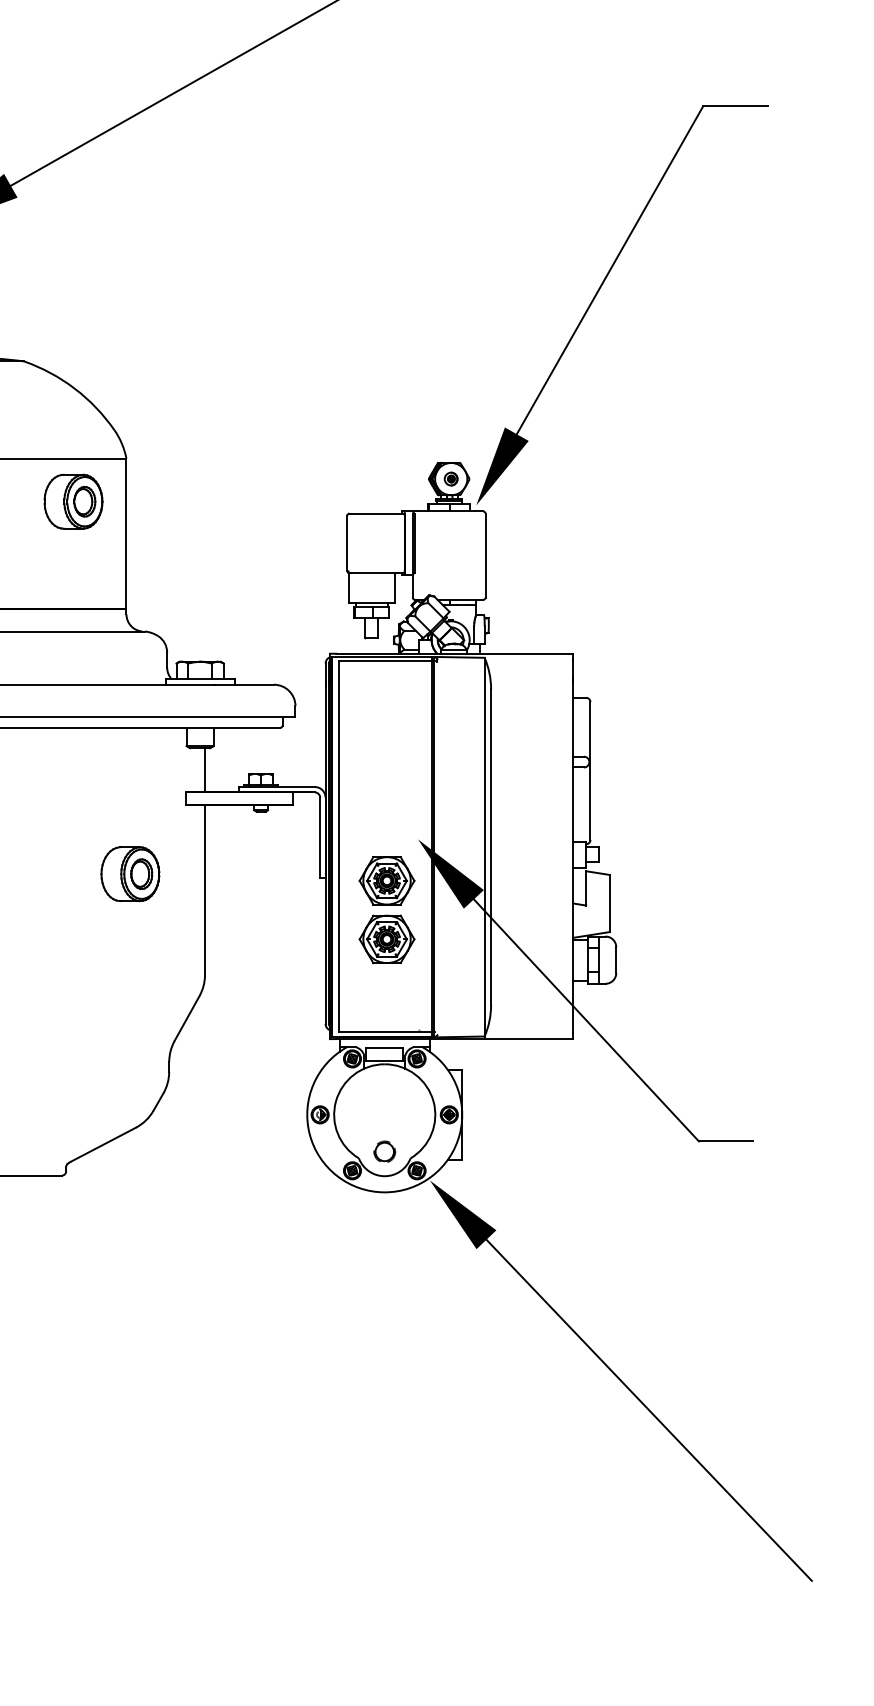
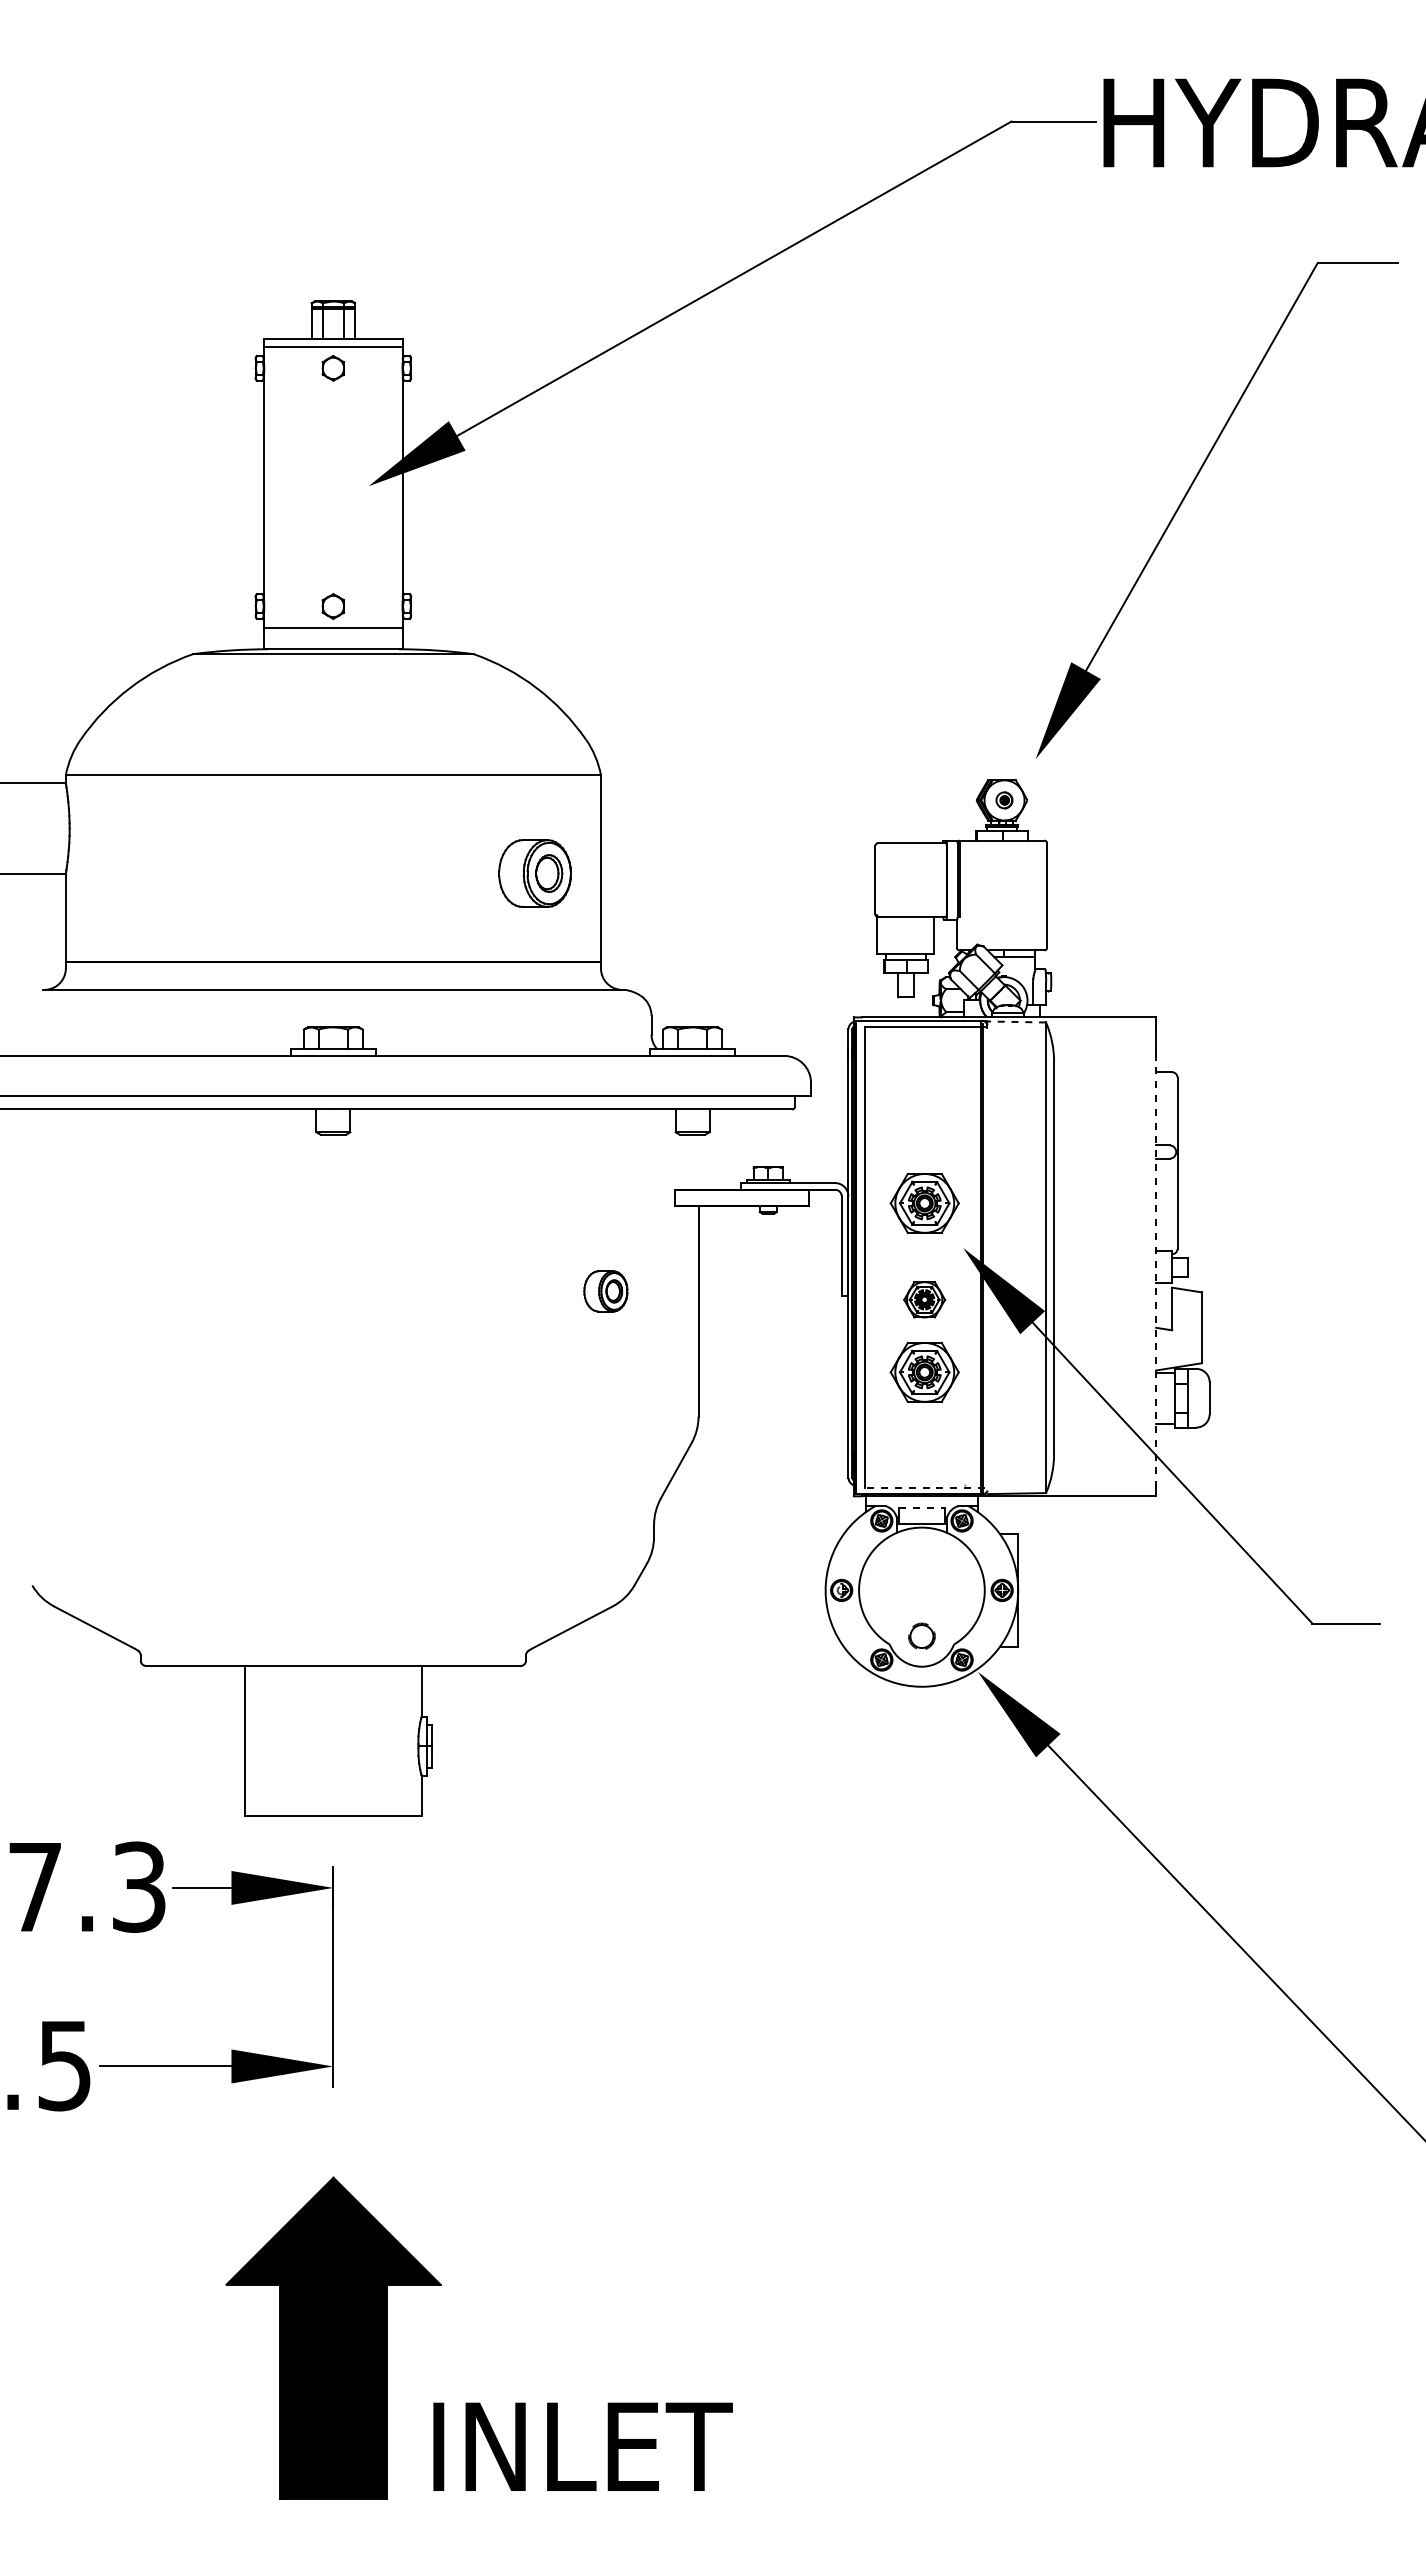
part: (598, 292) -> (1187, 494), moved
part: (72, 501) -> (534, 873), moved
line: (460, 657) -> (1016, 1021), solid -> dashed
line: (204, 769) -> (698, 1161), removed
part: (386, 802) -> (924, 1202), added
line: (573, 855) -> (1156, 1268), solid -> dashed
part: (130, 874) -> (605, 1291), size x0.6
part: (386, 880) -> (924, 1299), size x0.6
line: (386, 1032) -> (924, 1487), solid -> dashed
line: (384, 1048) -> (921, 1507), solid -> dashed

